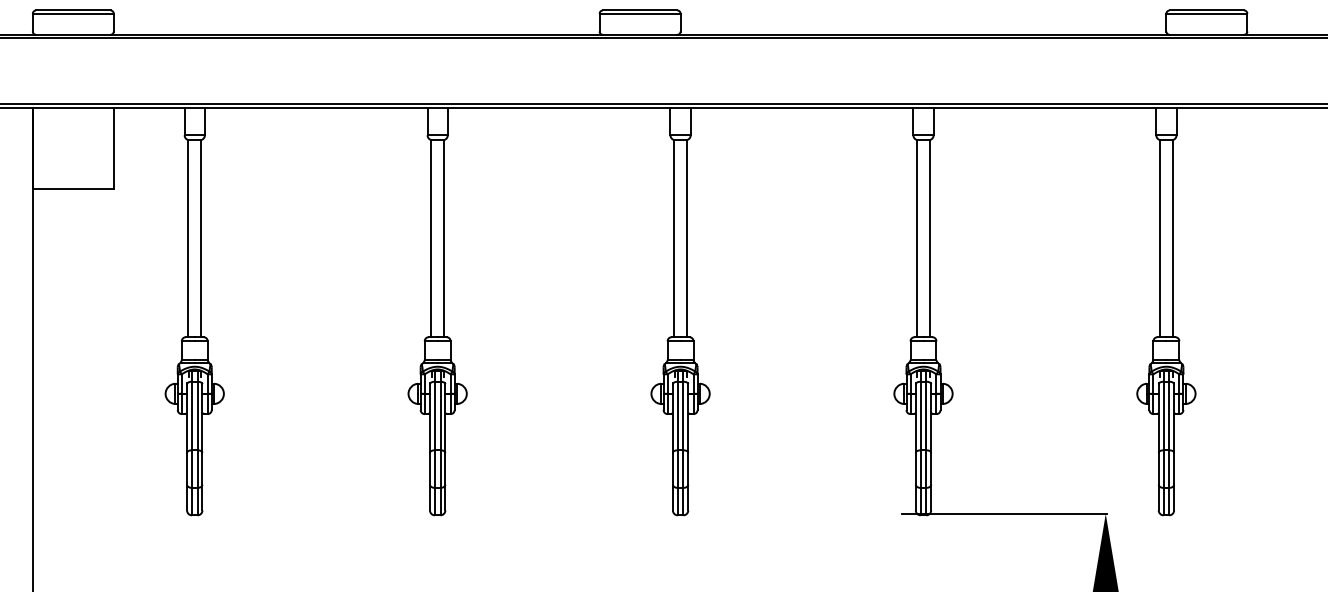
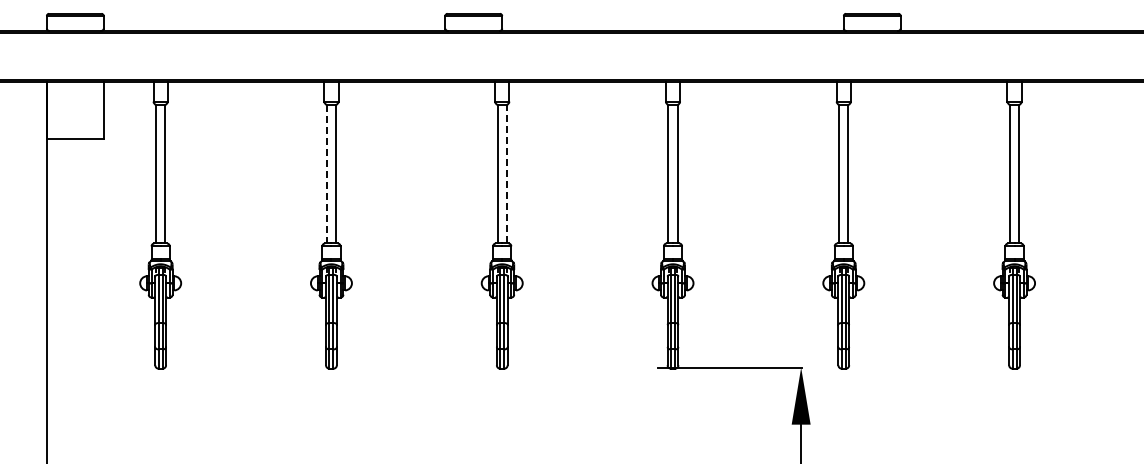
line: (686, 237) -> (506, 173), solid -> dashed
line: (430, 239) -> (326, 174), solid -> dashed

